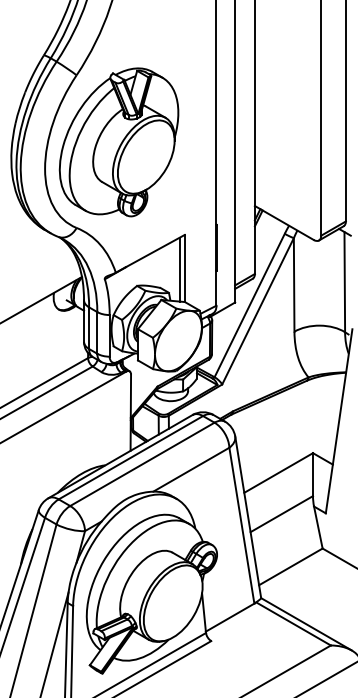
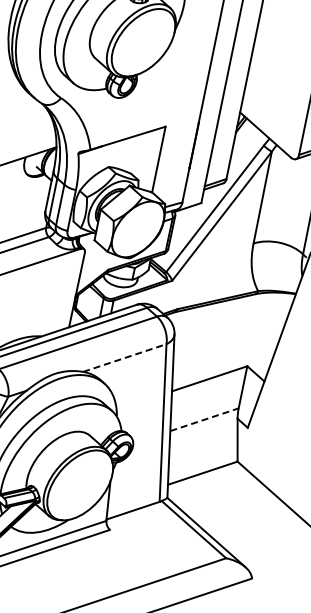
line: (179, 269) -> (153, 159), removed
line: (191, 469) -> (125, 357), solid -> dashed
line: (282, 513) -> (205, 419), solid -> dashed

